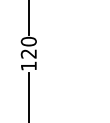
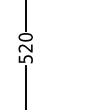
text: (28, 66) -> (25, 59), 120 -> 520

